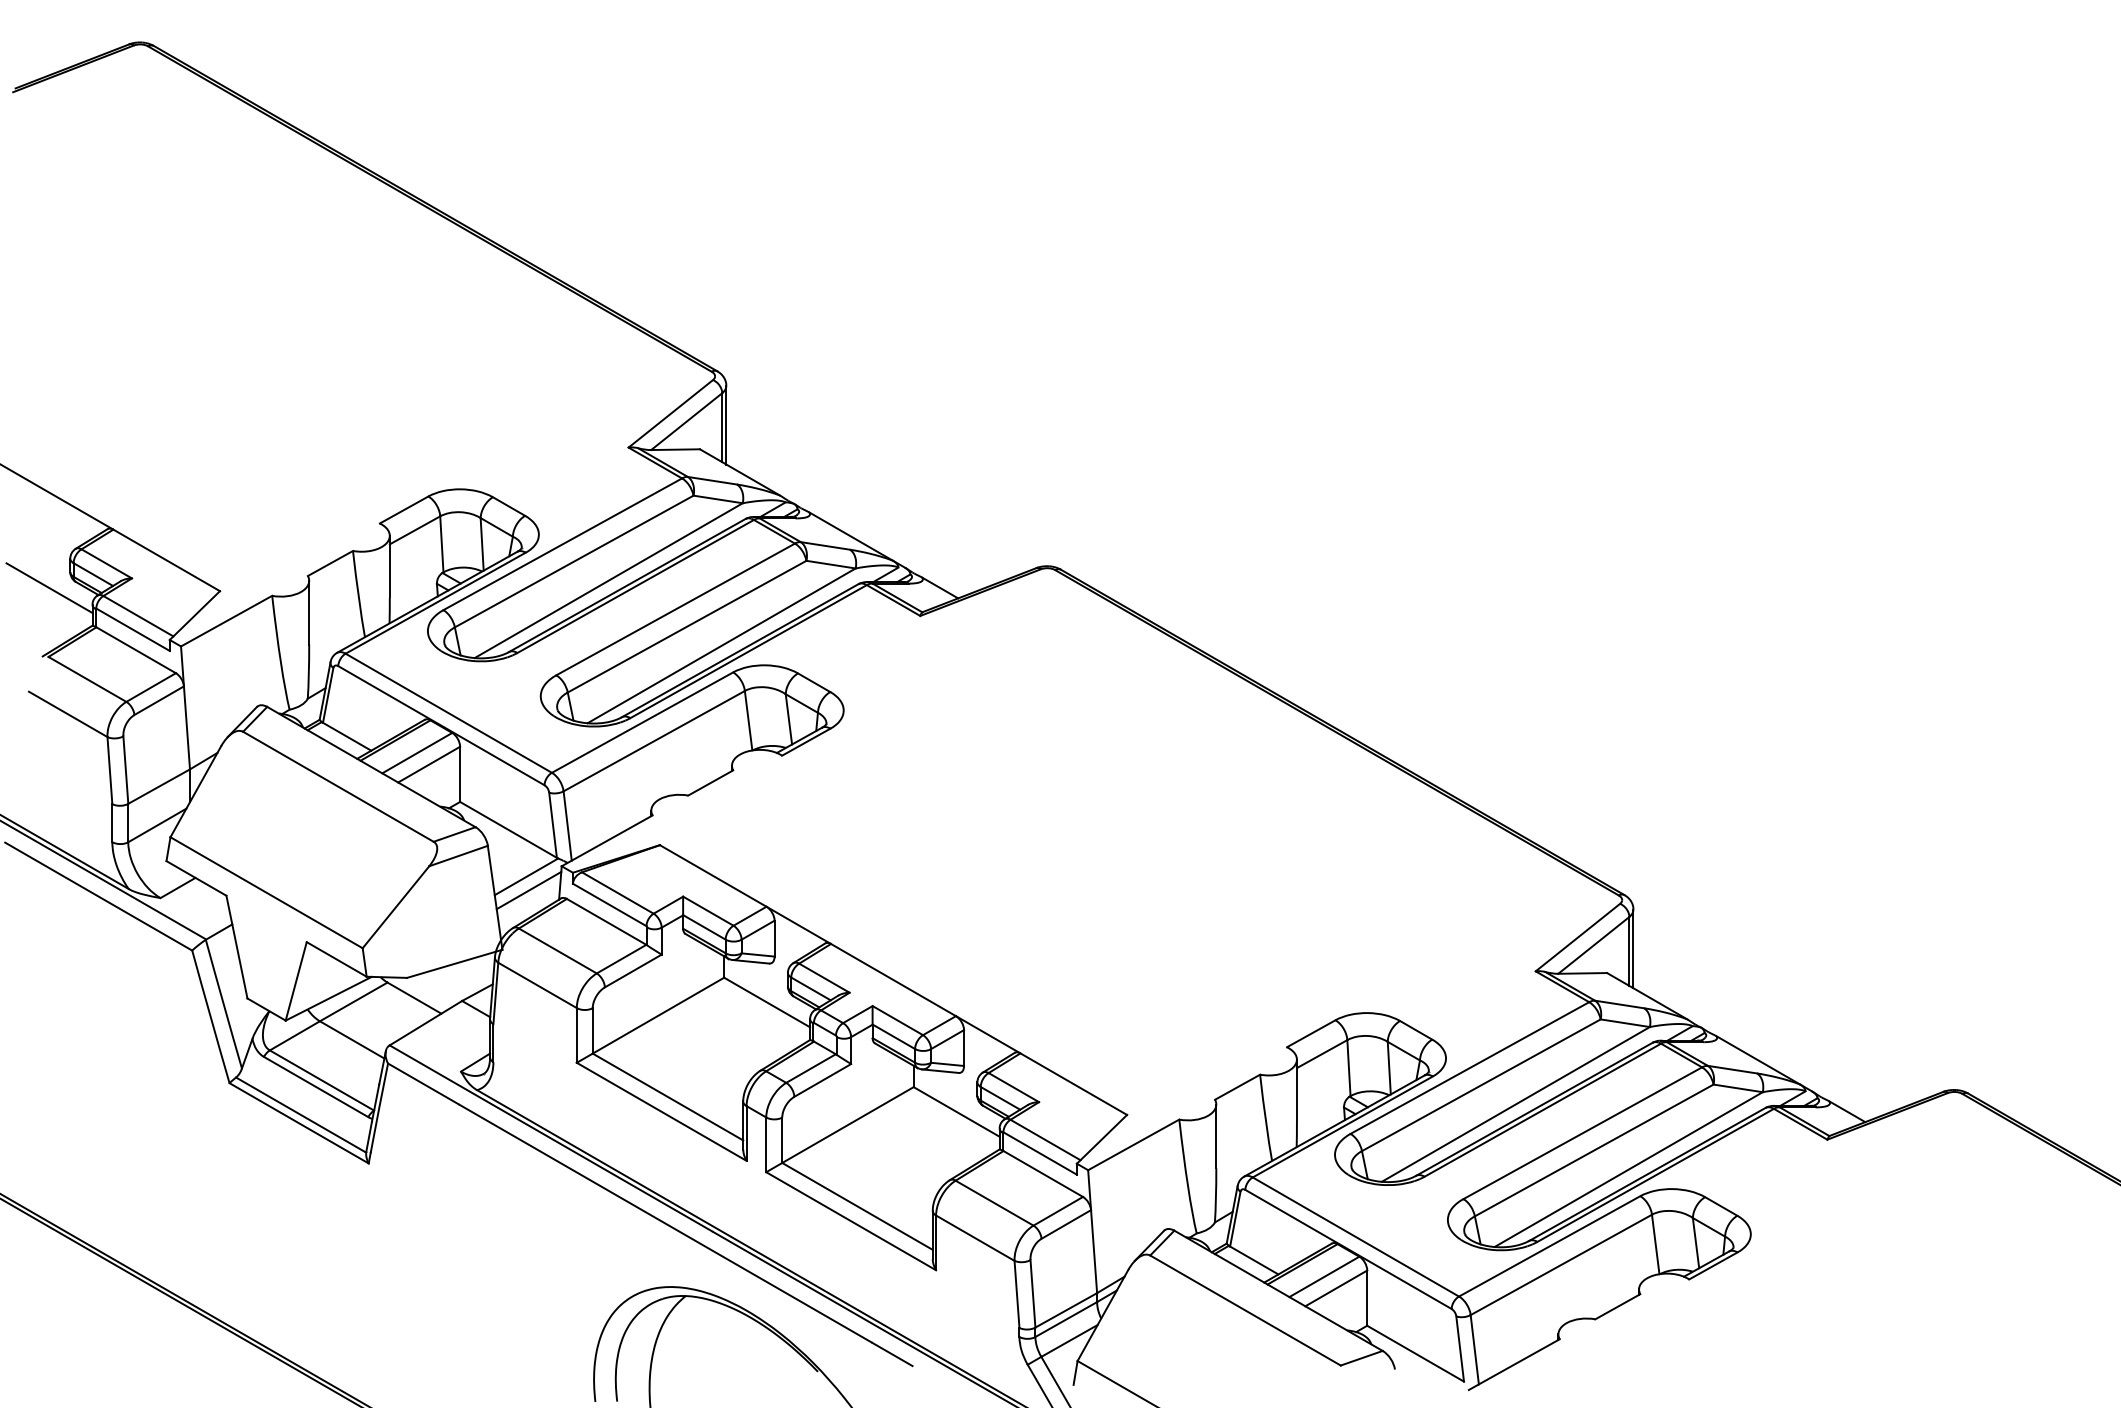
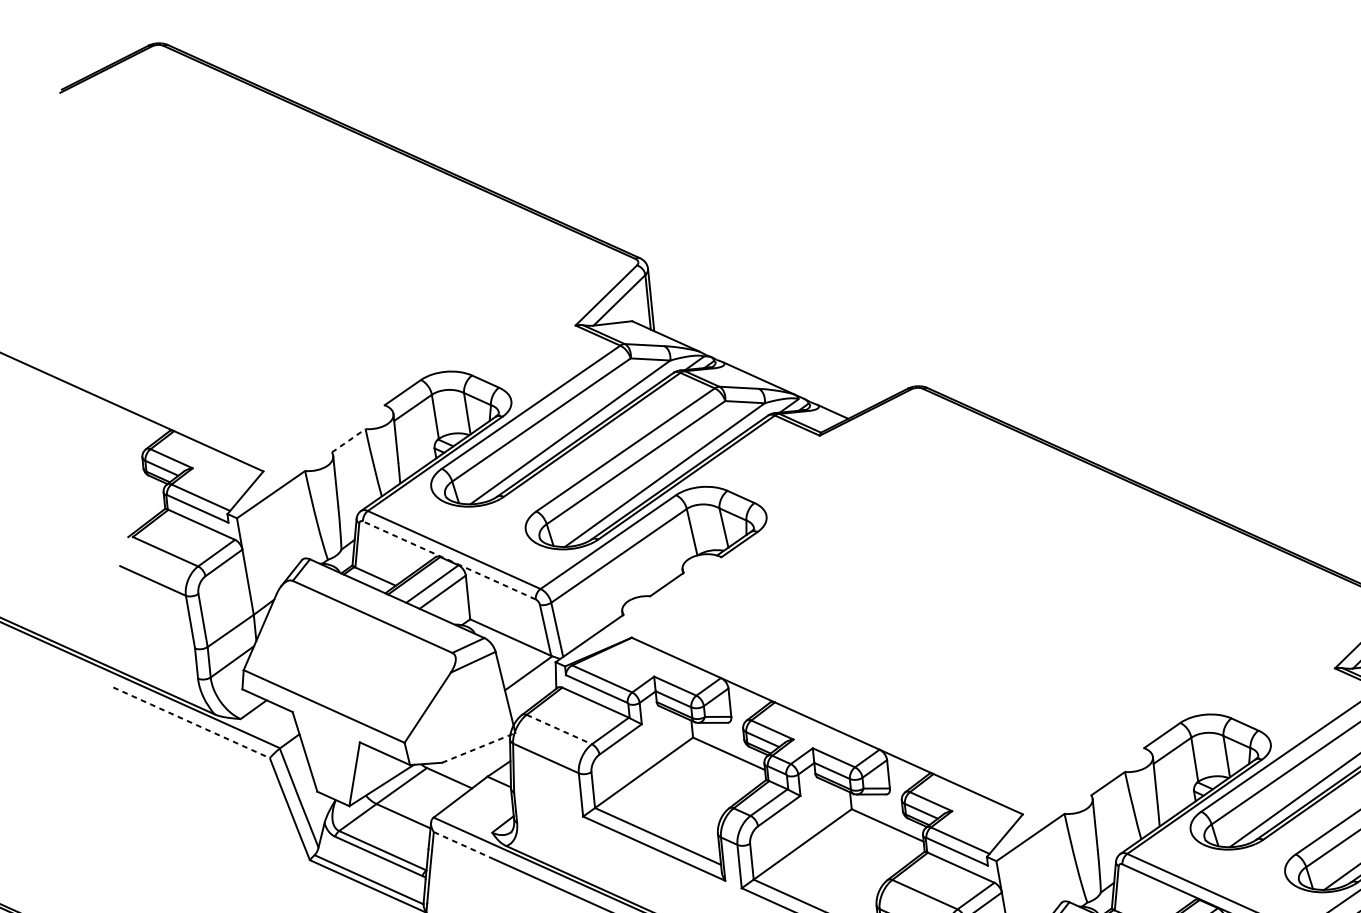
line: (330, 563) -> (348, 440), solid -> dashed
line: (49, 588) -> (128, 482), removed
line: (440, 725) -> (448, 560), solid -> dashed
line: (528, 890) -> (531, 684), removed
line: (98, 896) -> (191, 722), solid -> dashed
line: (557, 950) -> (559, 729), solid -> dashed
line: (454, 963) -> (478, 747), solid -> dashed
line: (423, 1083) -> (463, 845), solid -> dashed

